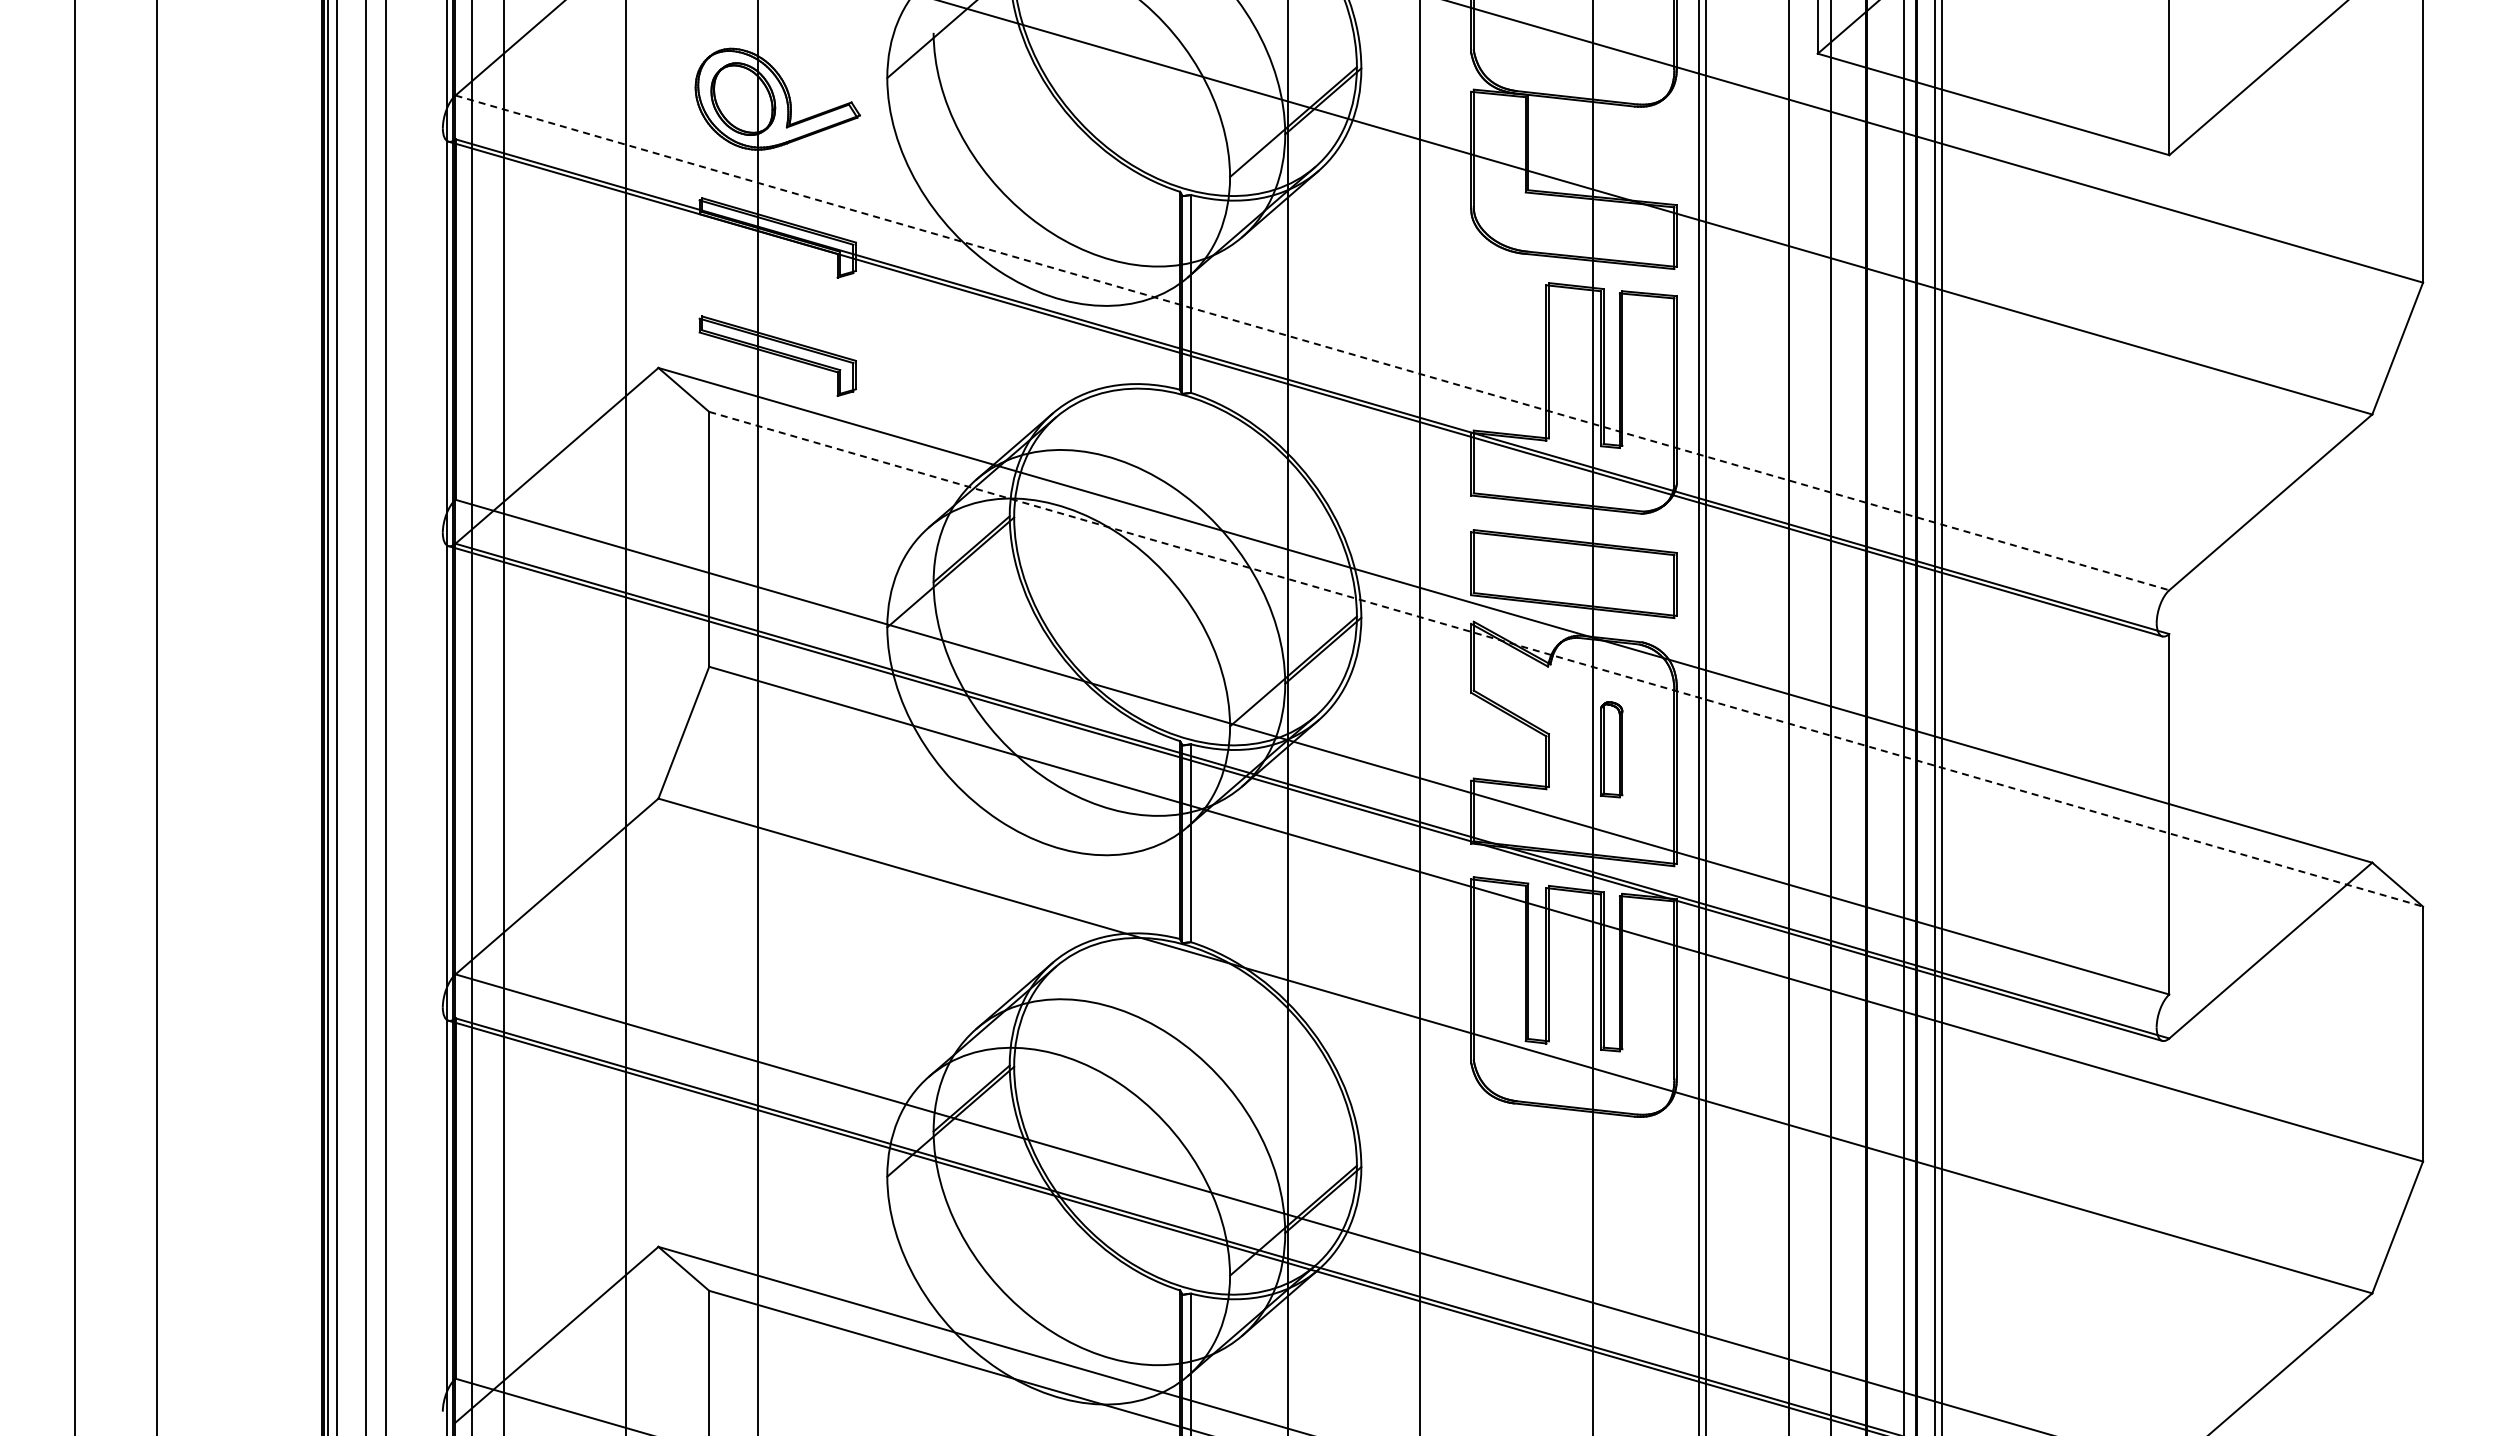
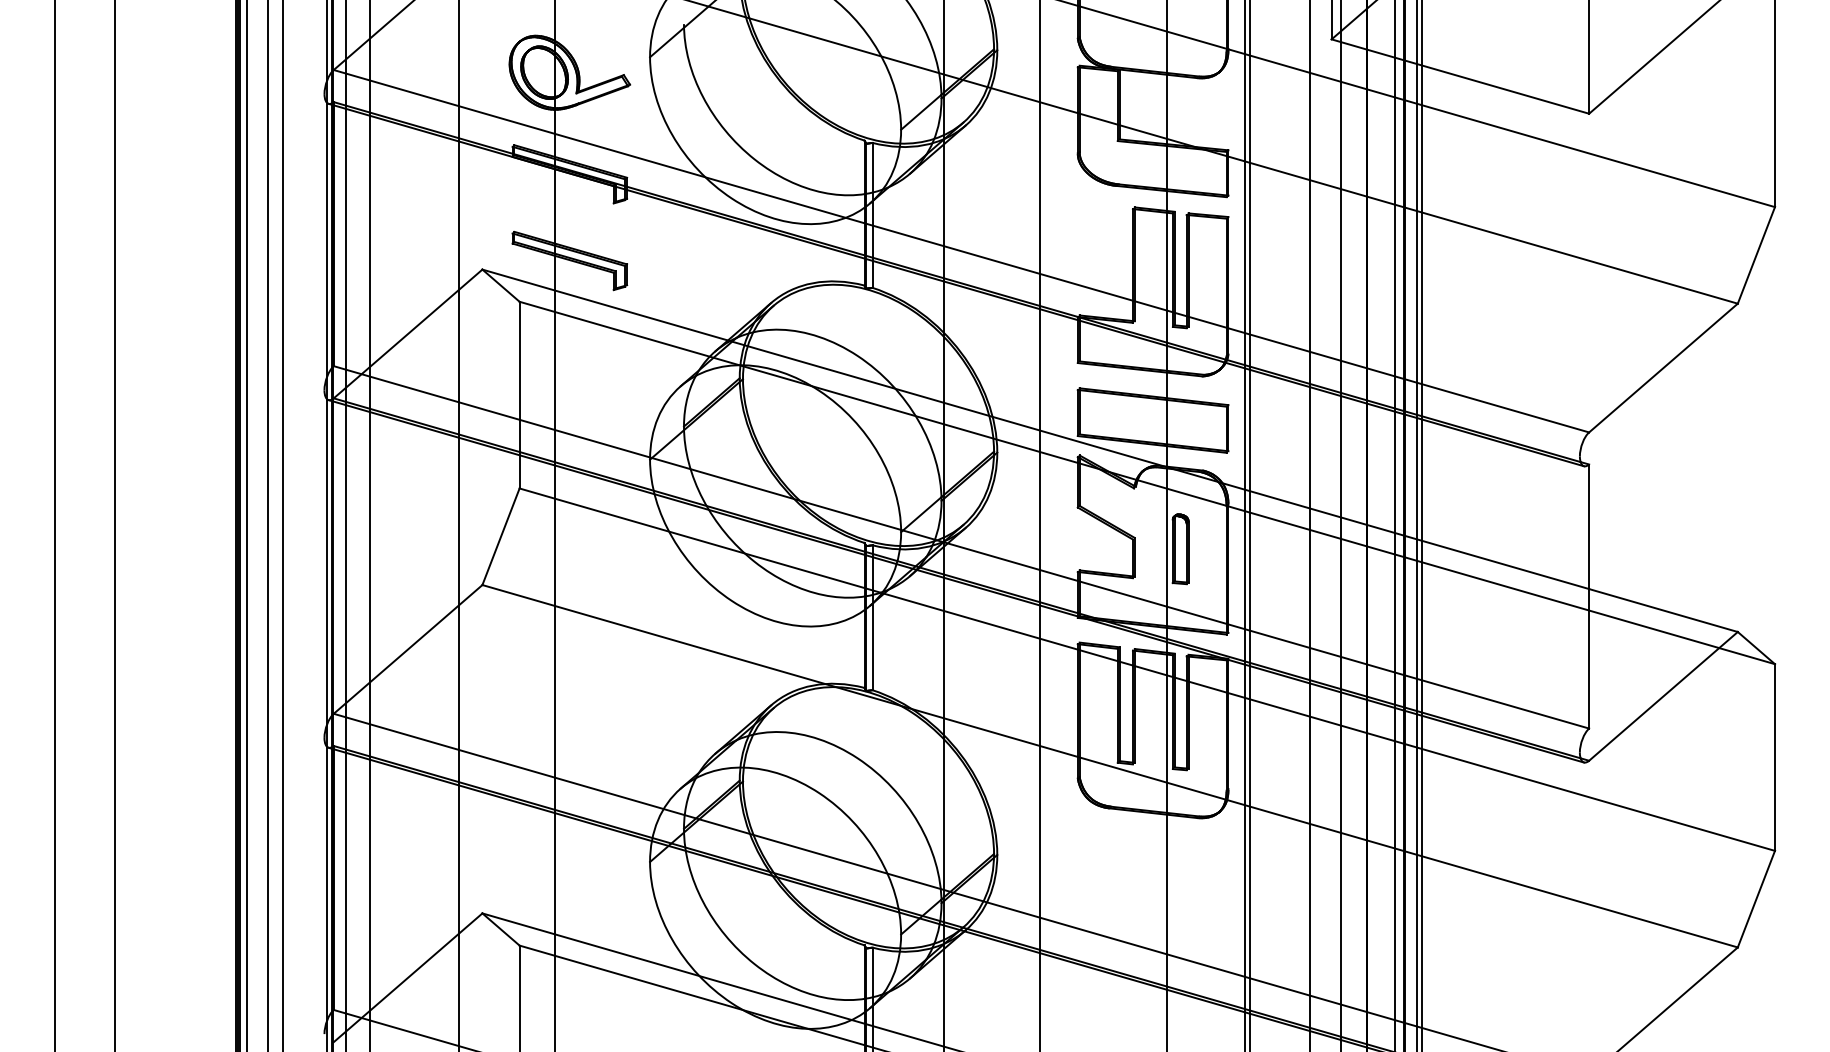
line: (1312, 342) -> (961, 250), dashed -> solid
line: (1566, 659) -> (1147, 483), dashed -> solid

